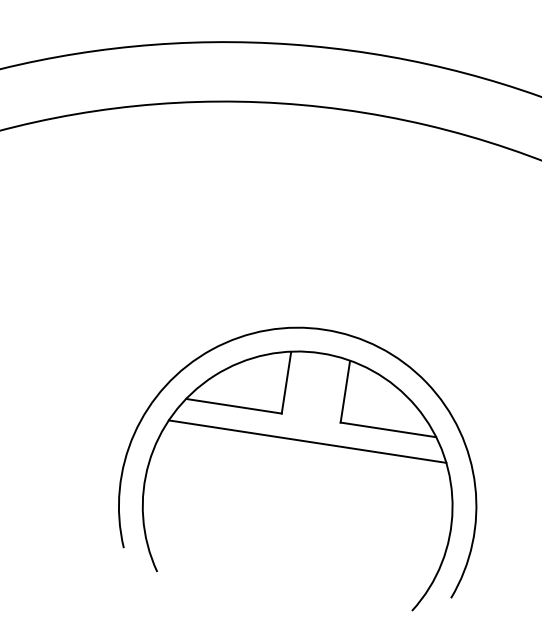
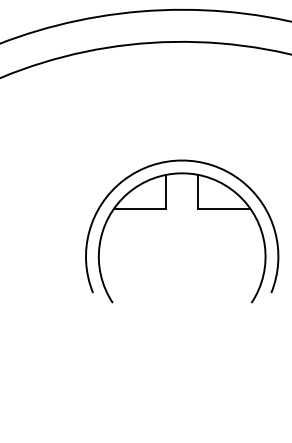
line: (306, 441) -> (181, 221), removed

